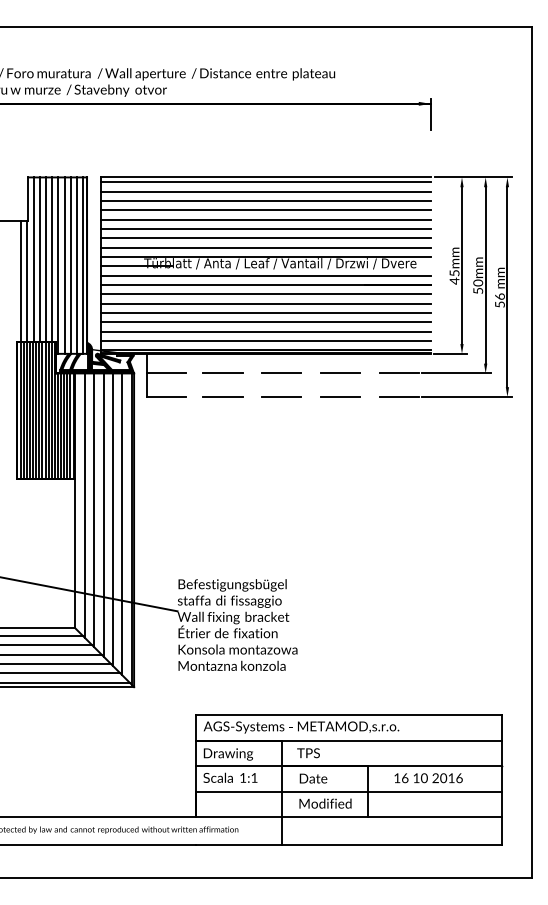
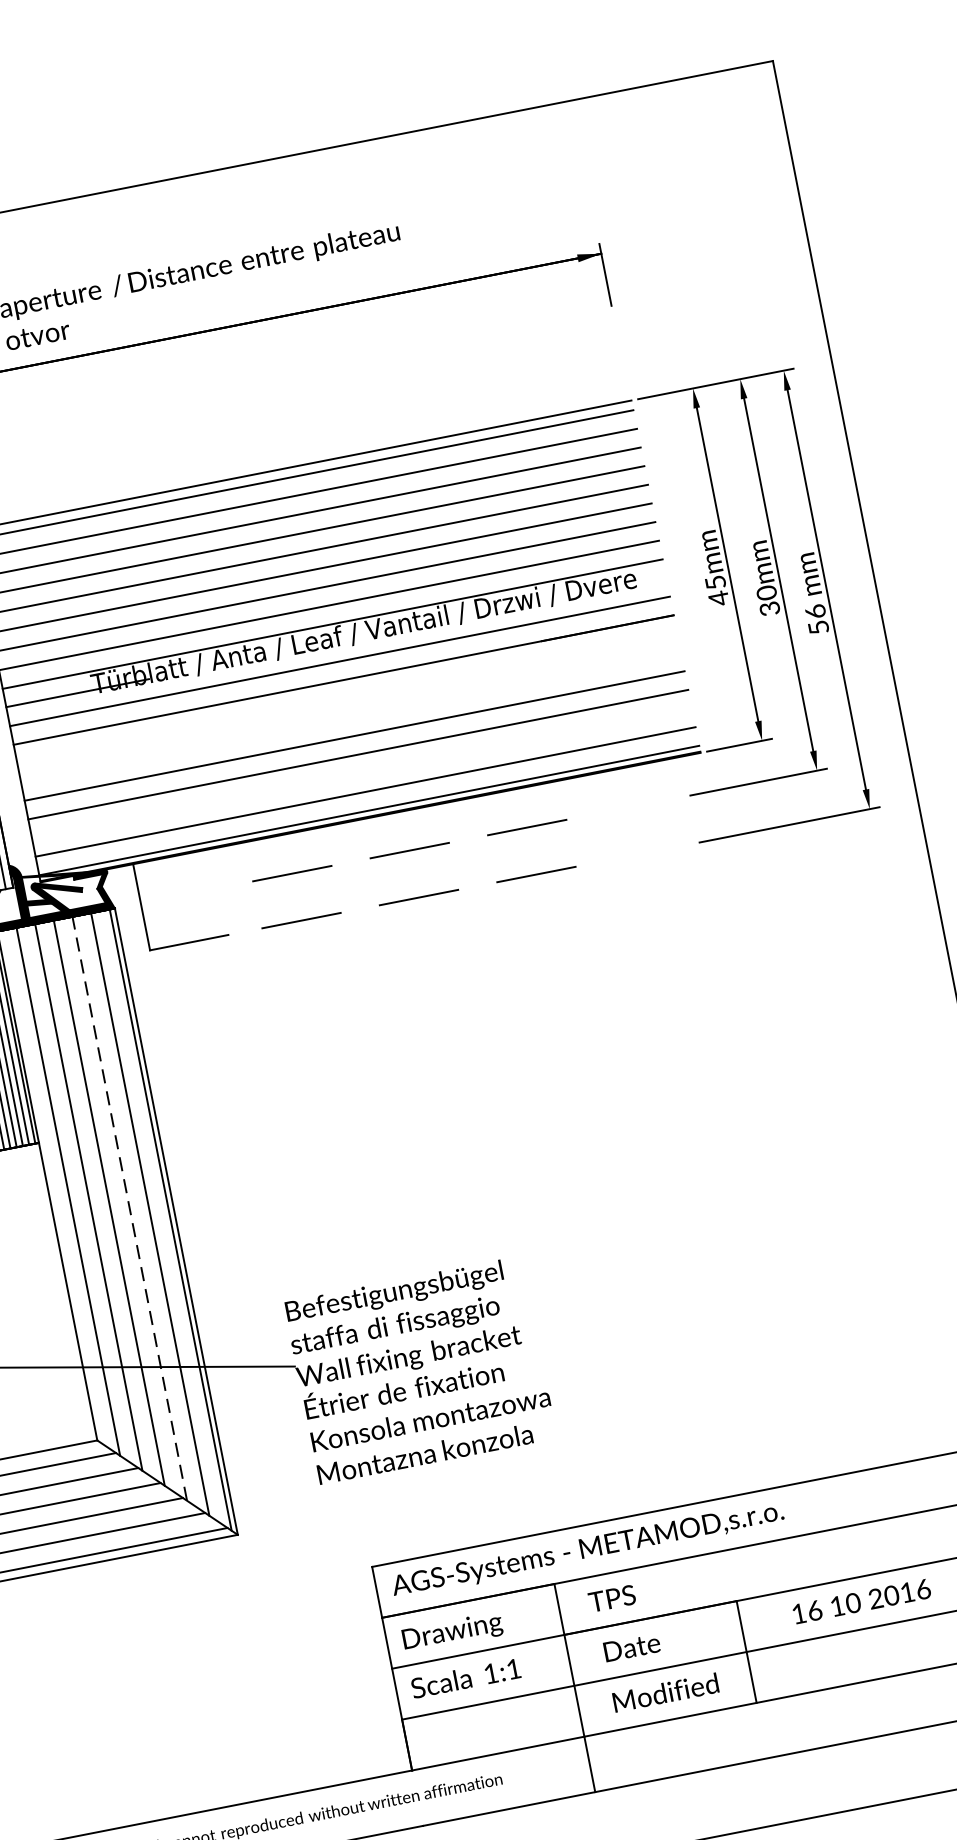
text: (477, 290) -> (768, 608), 50mm -> 30mm
line: (265, 294) -> (346, 699), removed
line: (265, 303) -> (349, 717), removed
line: (265, 331) -> (360, 773), removed
line: (166, 373) -> (179, 895), removed
line: (398, 373) -> (643, 804), removed
line: (398, 396) -> (652, 850), removed
line: (112, 519) -> (128, 1208), solid -> dashed

